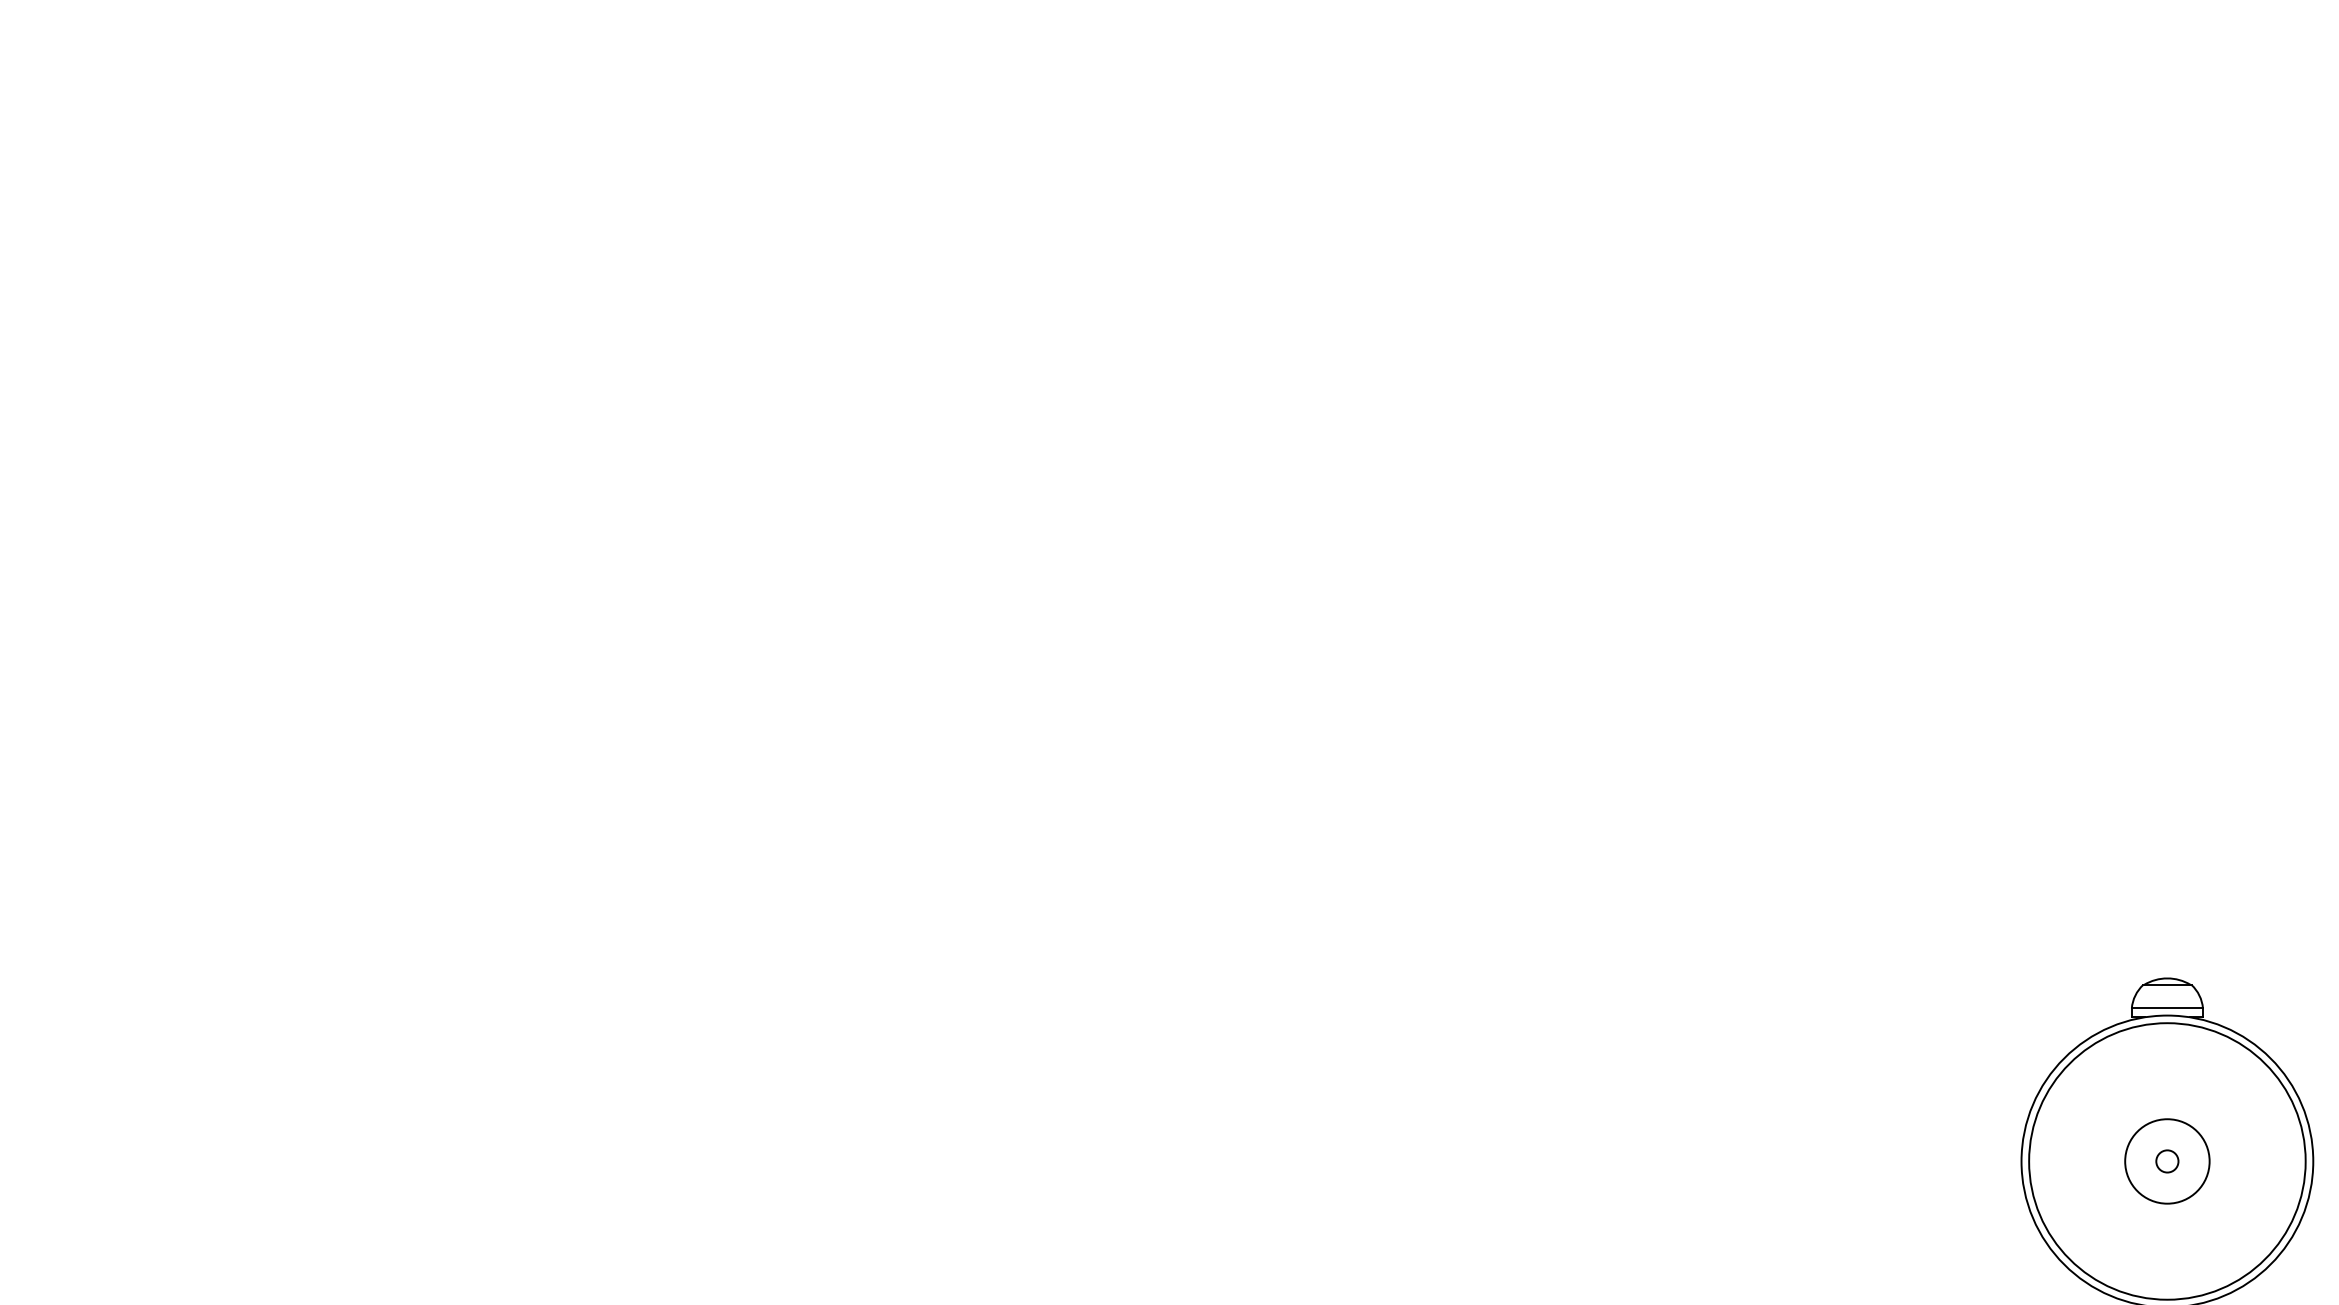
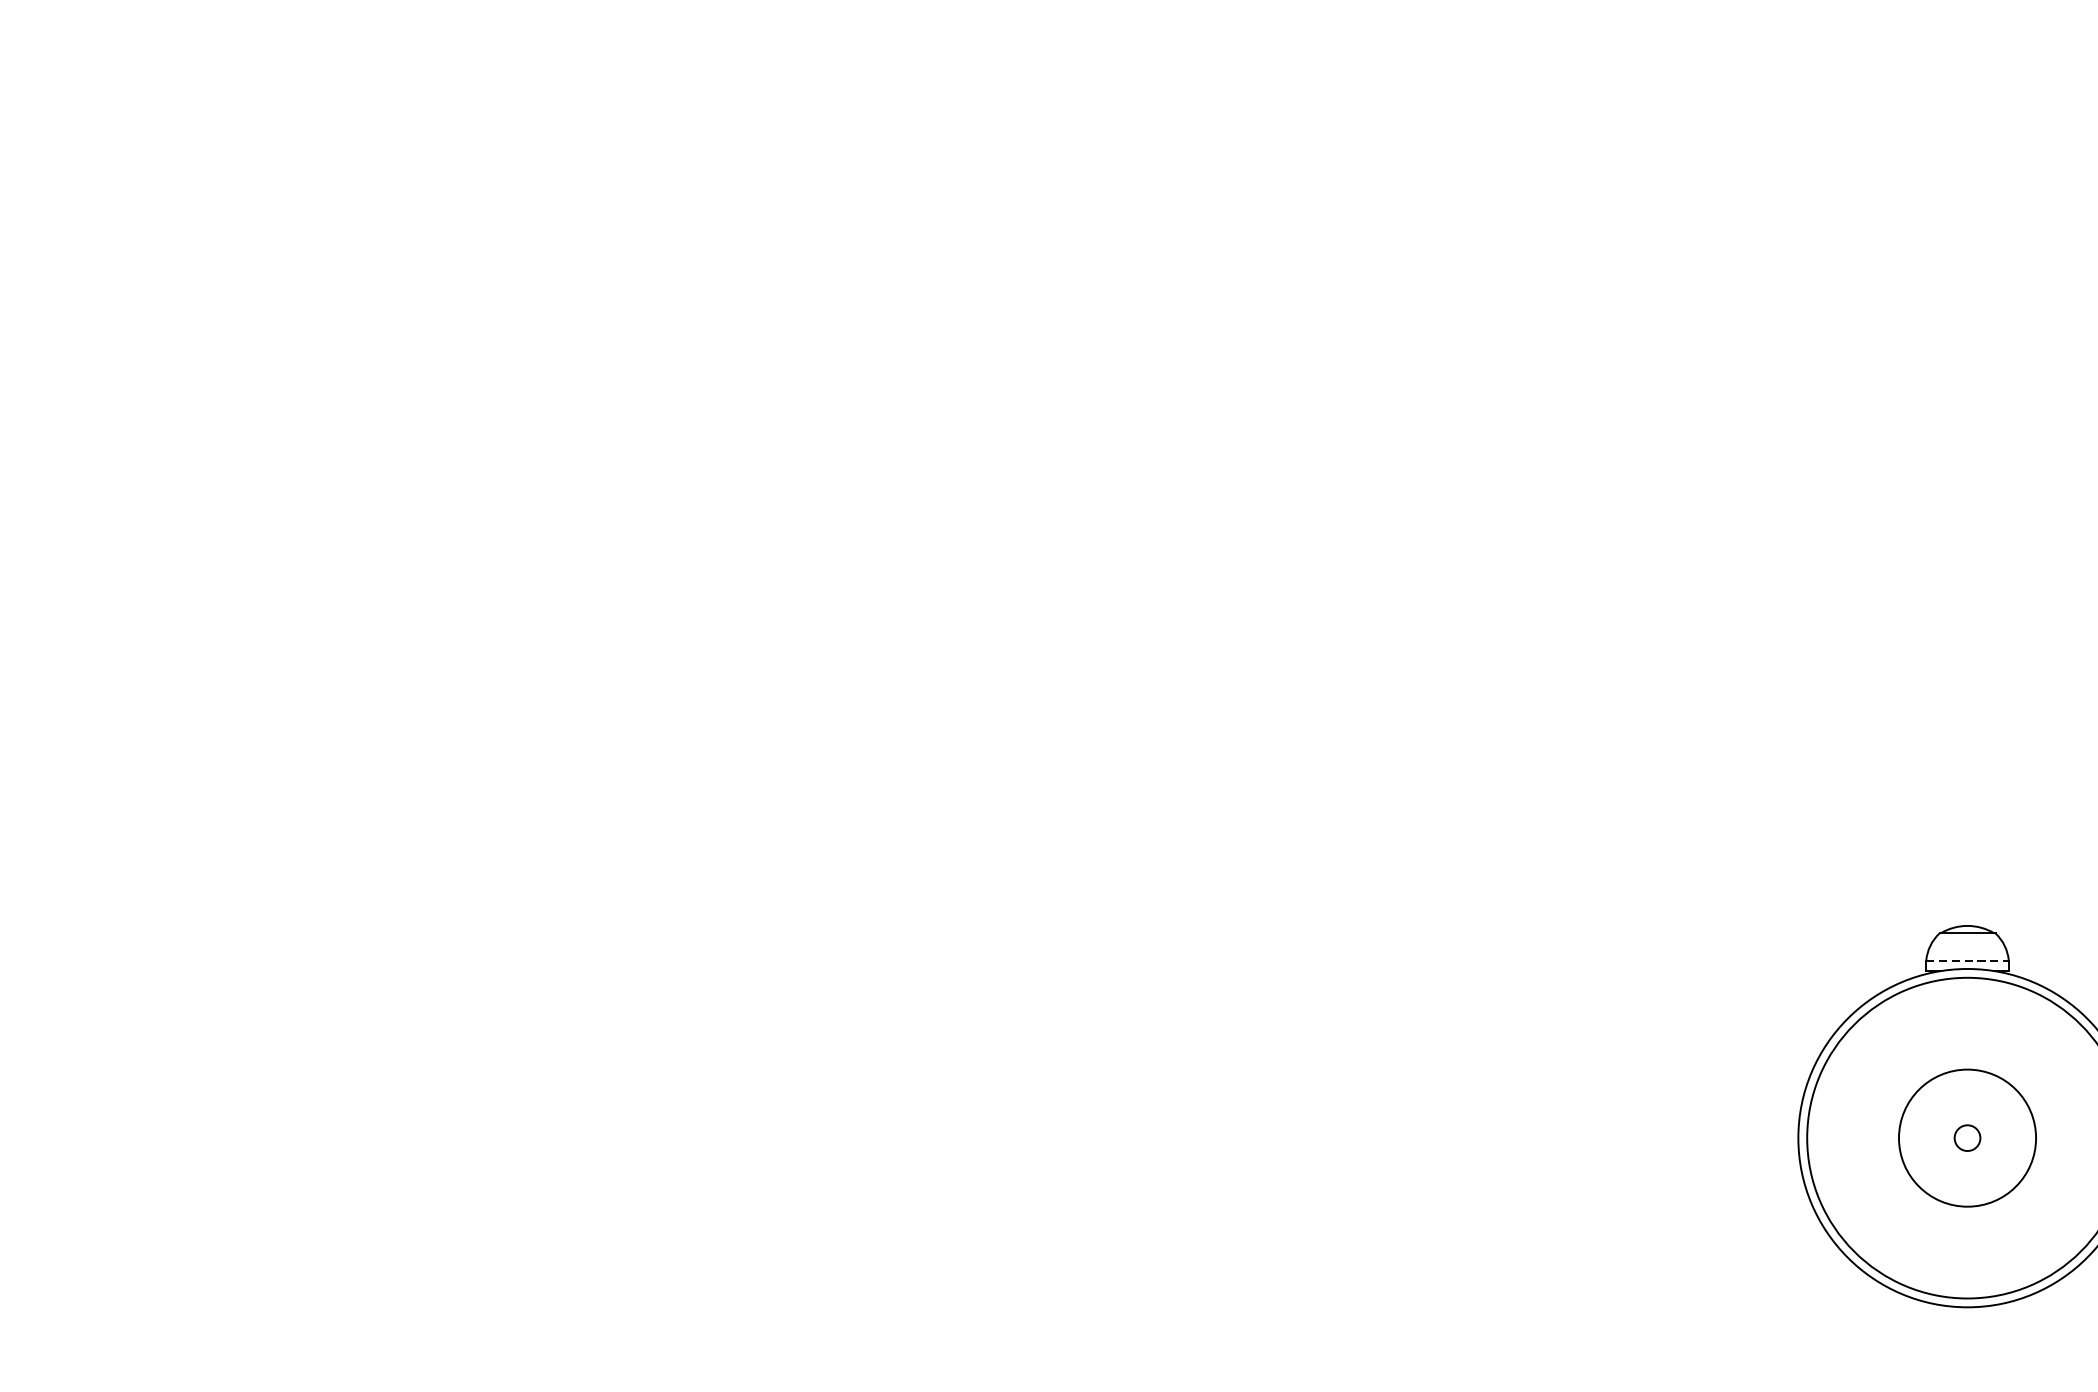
line: (2167, 1008) -> (1967, 960), solid -> dashed
circle: (2167, 1161) -> (1967, 1138), size x1.4

